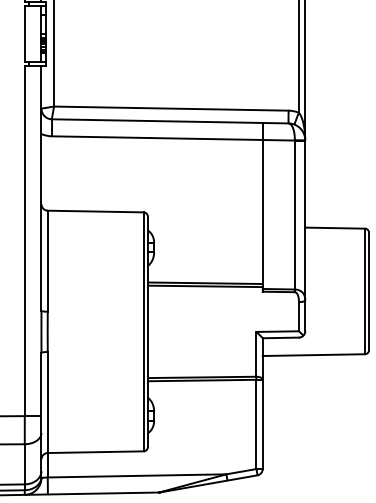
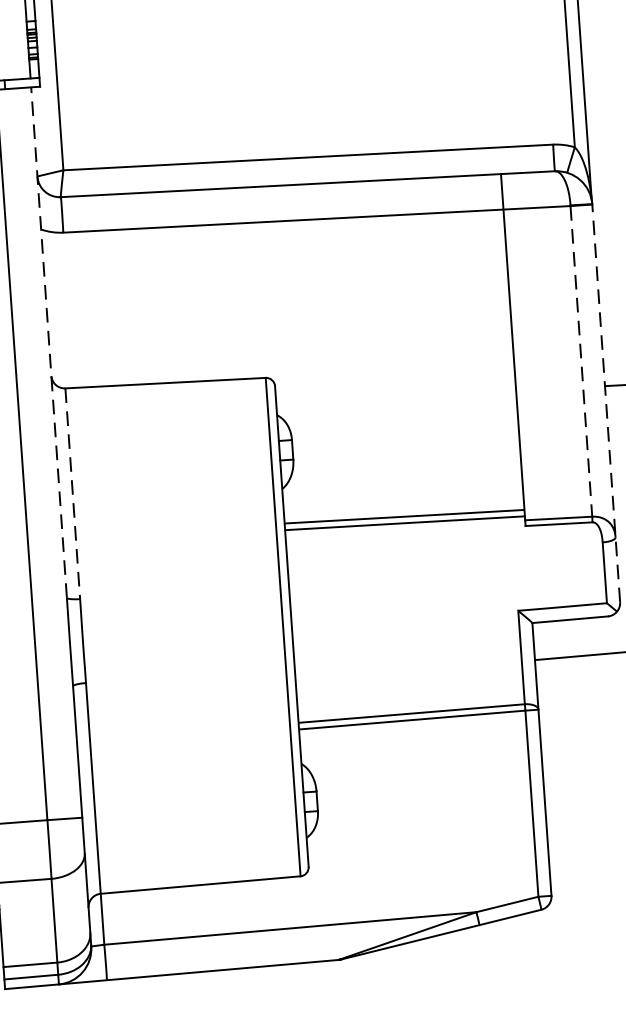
line: (41, 187) -> (48, 340), solid -> dashed
line: (294, 215) -> (580, 362), solid -> dashed
line: (305, 235) -> (606, 402), solid -> dashed
line: (47, 261) -> (72, 494), solid -> dashed

